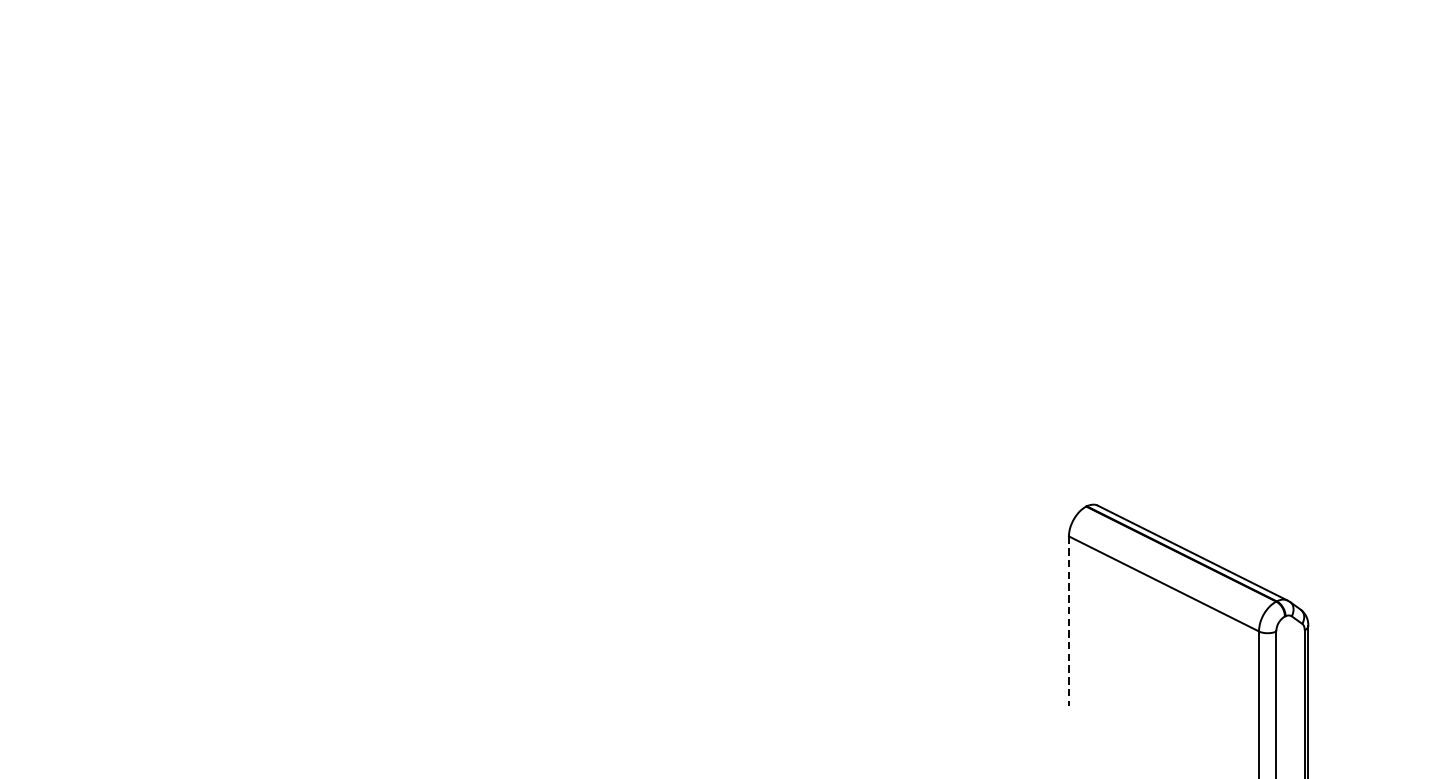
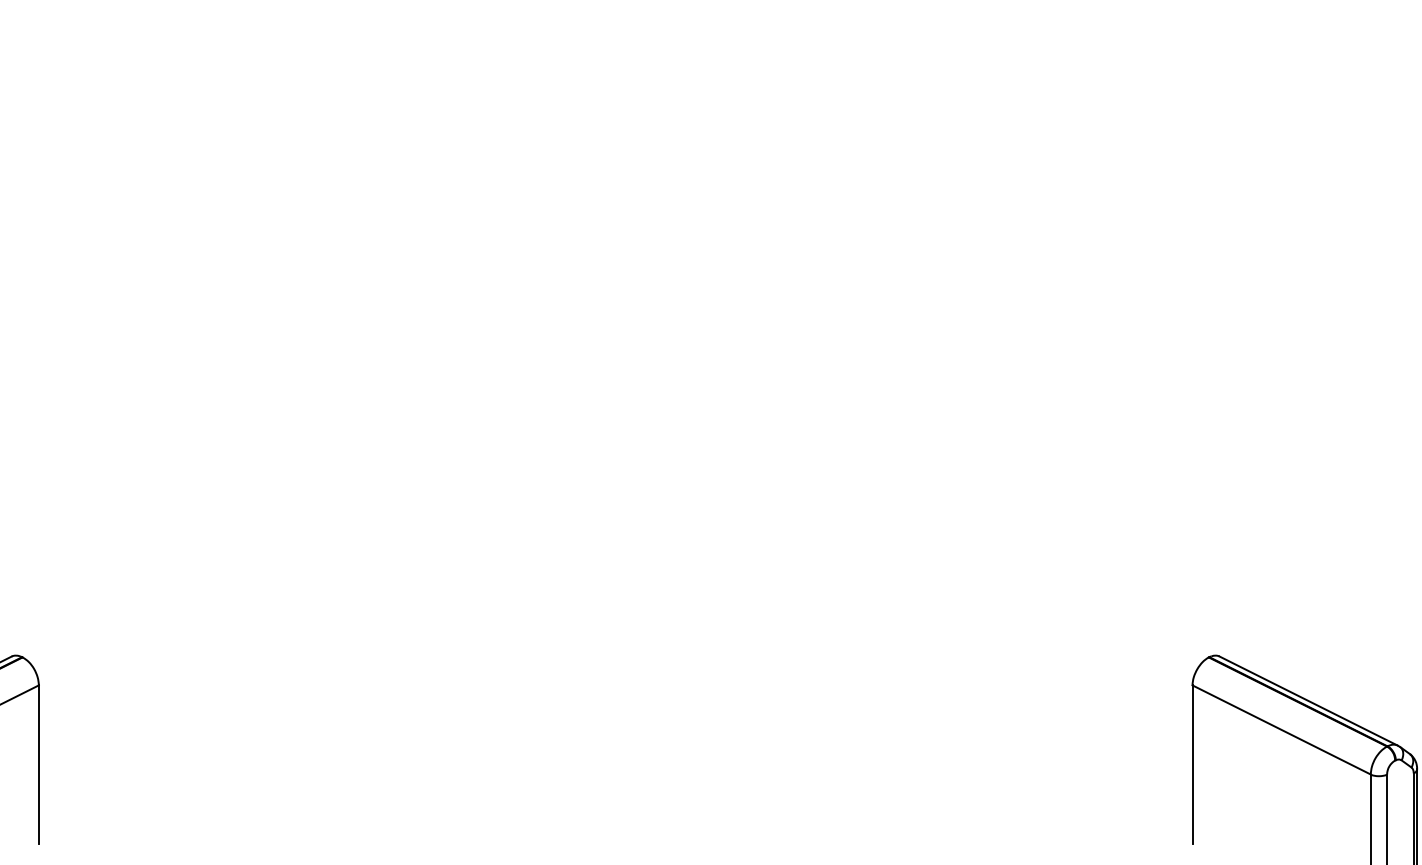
line: (1068, 621) -> (1192, 765), dashed -> solid

